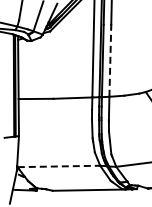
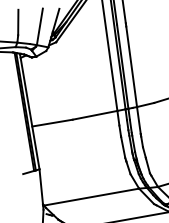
line: (110, 62) -> (131, 67), dashed -> solid
line: (59, 166) -> (92, 197), dashed -> solid

